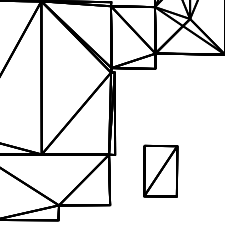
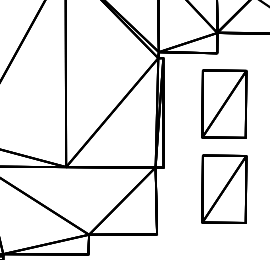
part: (160, 106) -> (224, 103), added

